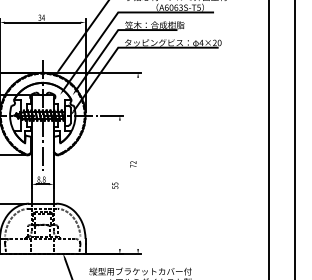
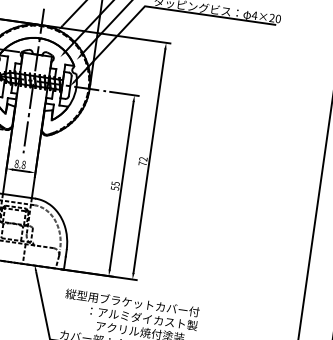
line: (138, 162) -> (150, 160), added
line: (119, 184) -> (121, 185), added

